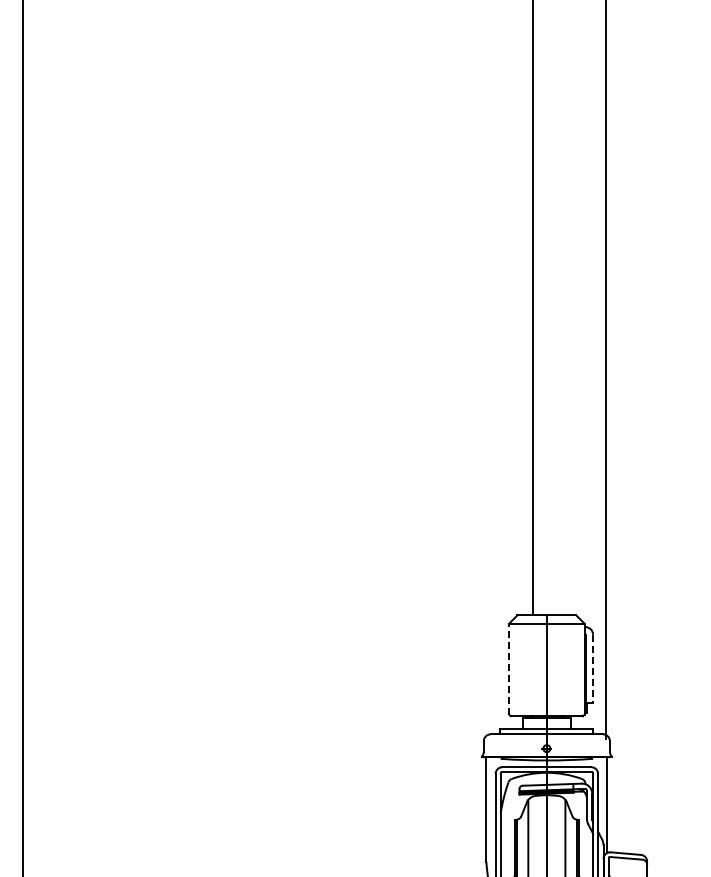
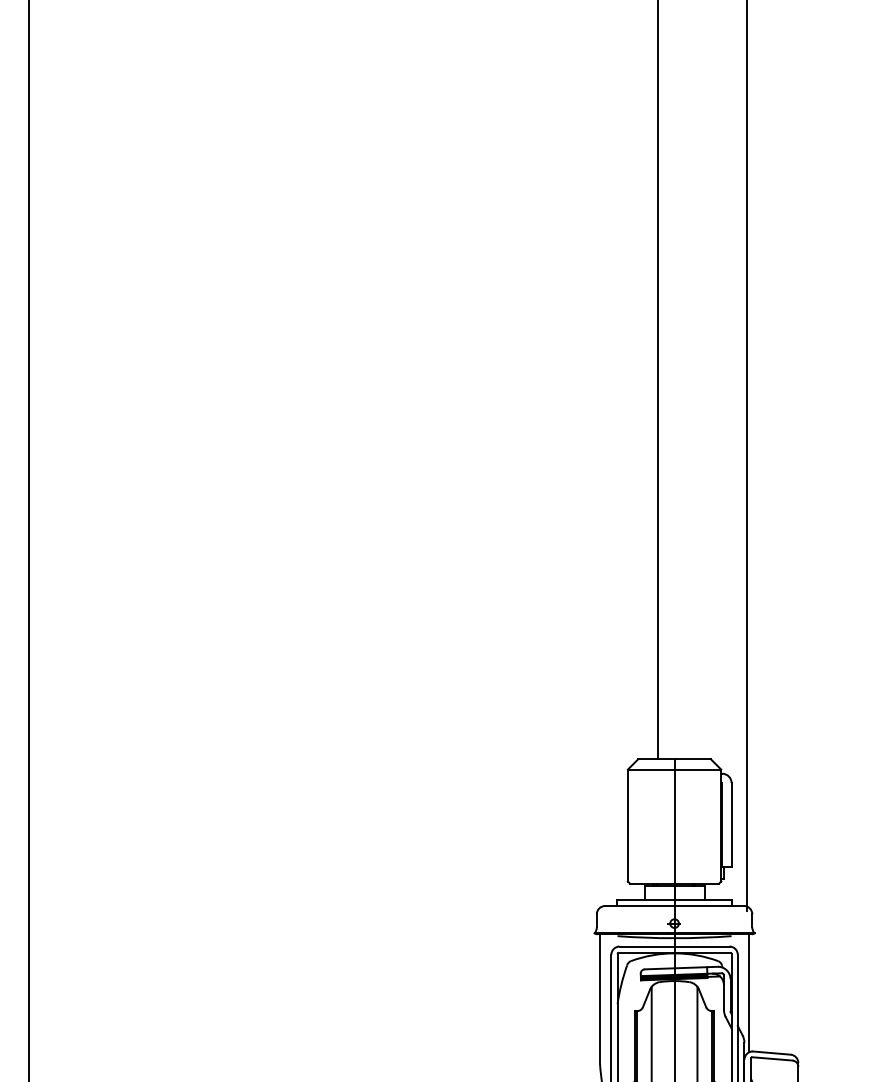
line: (509, 668) -> (628, 824), dashed -> solid
line: (593, 669) -> (732, 825), dashed -> solid

